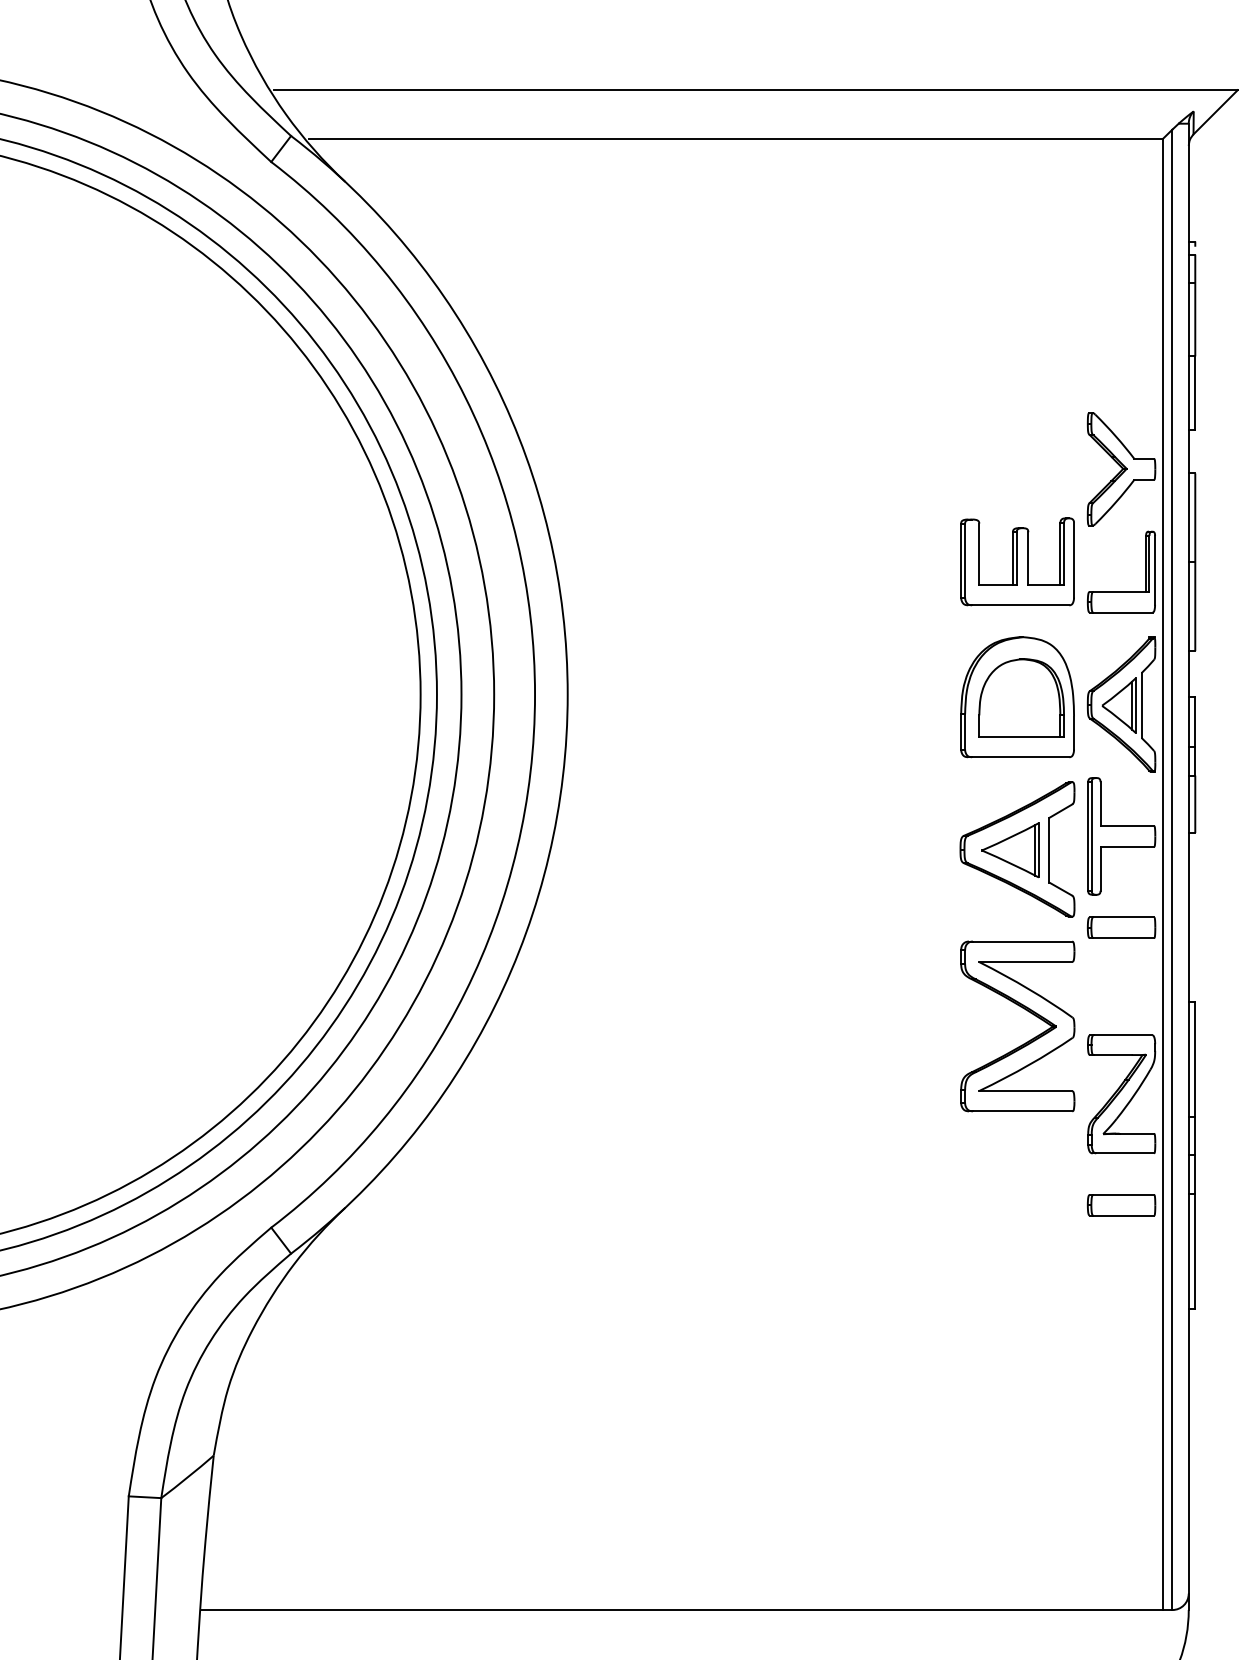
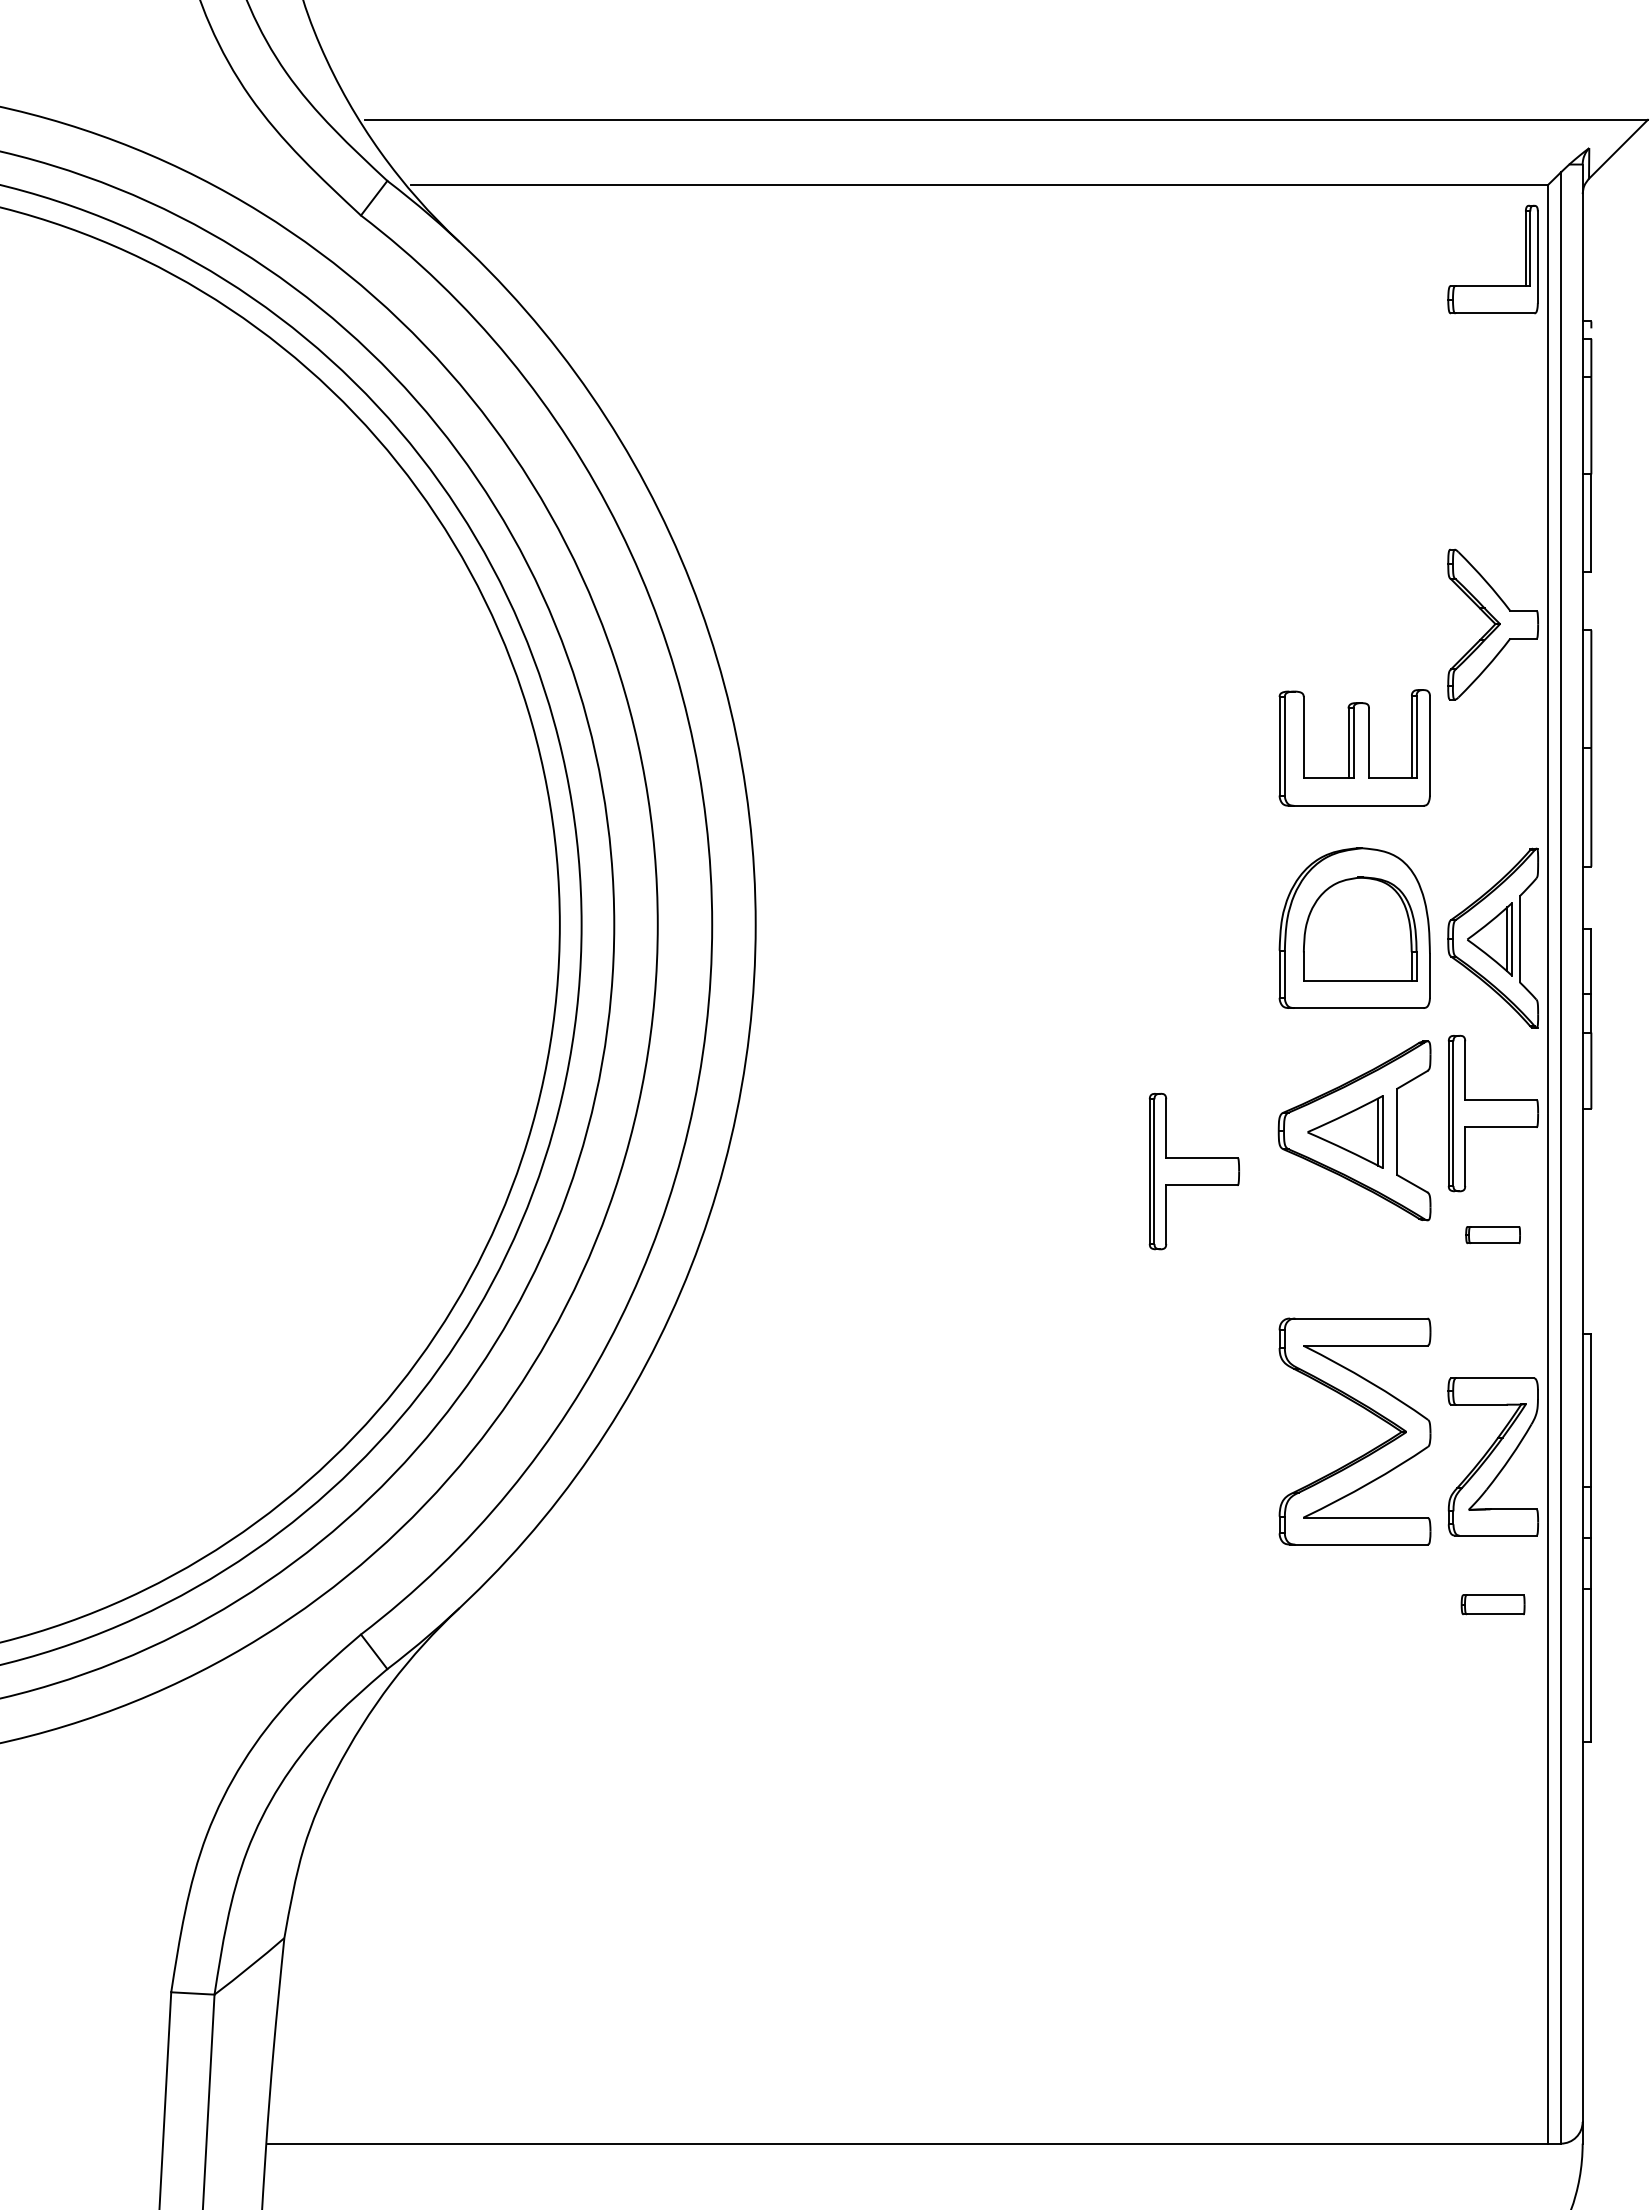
part: (1121, 591) -> (1492, 285), moved
part: (896, 879) -> (1193, 1171), added
part: (1121, 927) -> (1492, 1234), size x0.6
part: (1024, 1009) -> (1364, 1409), moved
part: (1121, 1205) -> (1492, 1604), size x0.7

